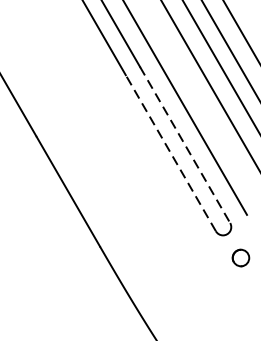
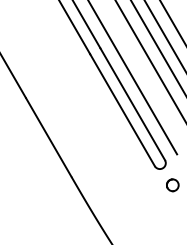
line: (184, 145) -> (132, 104), dashed -> solid
line: (170, 153) -> (122, 110), dashed -> solid

